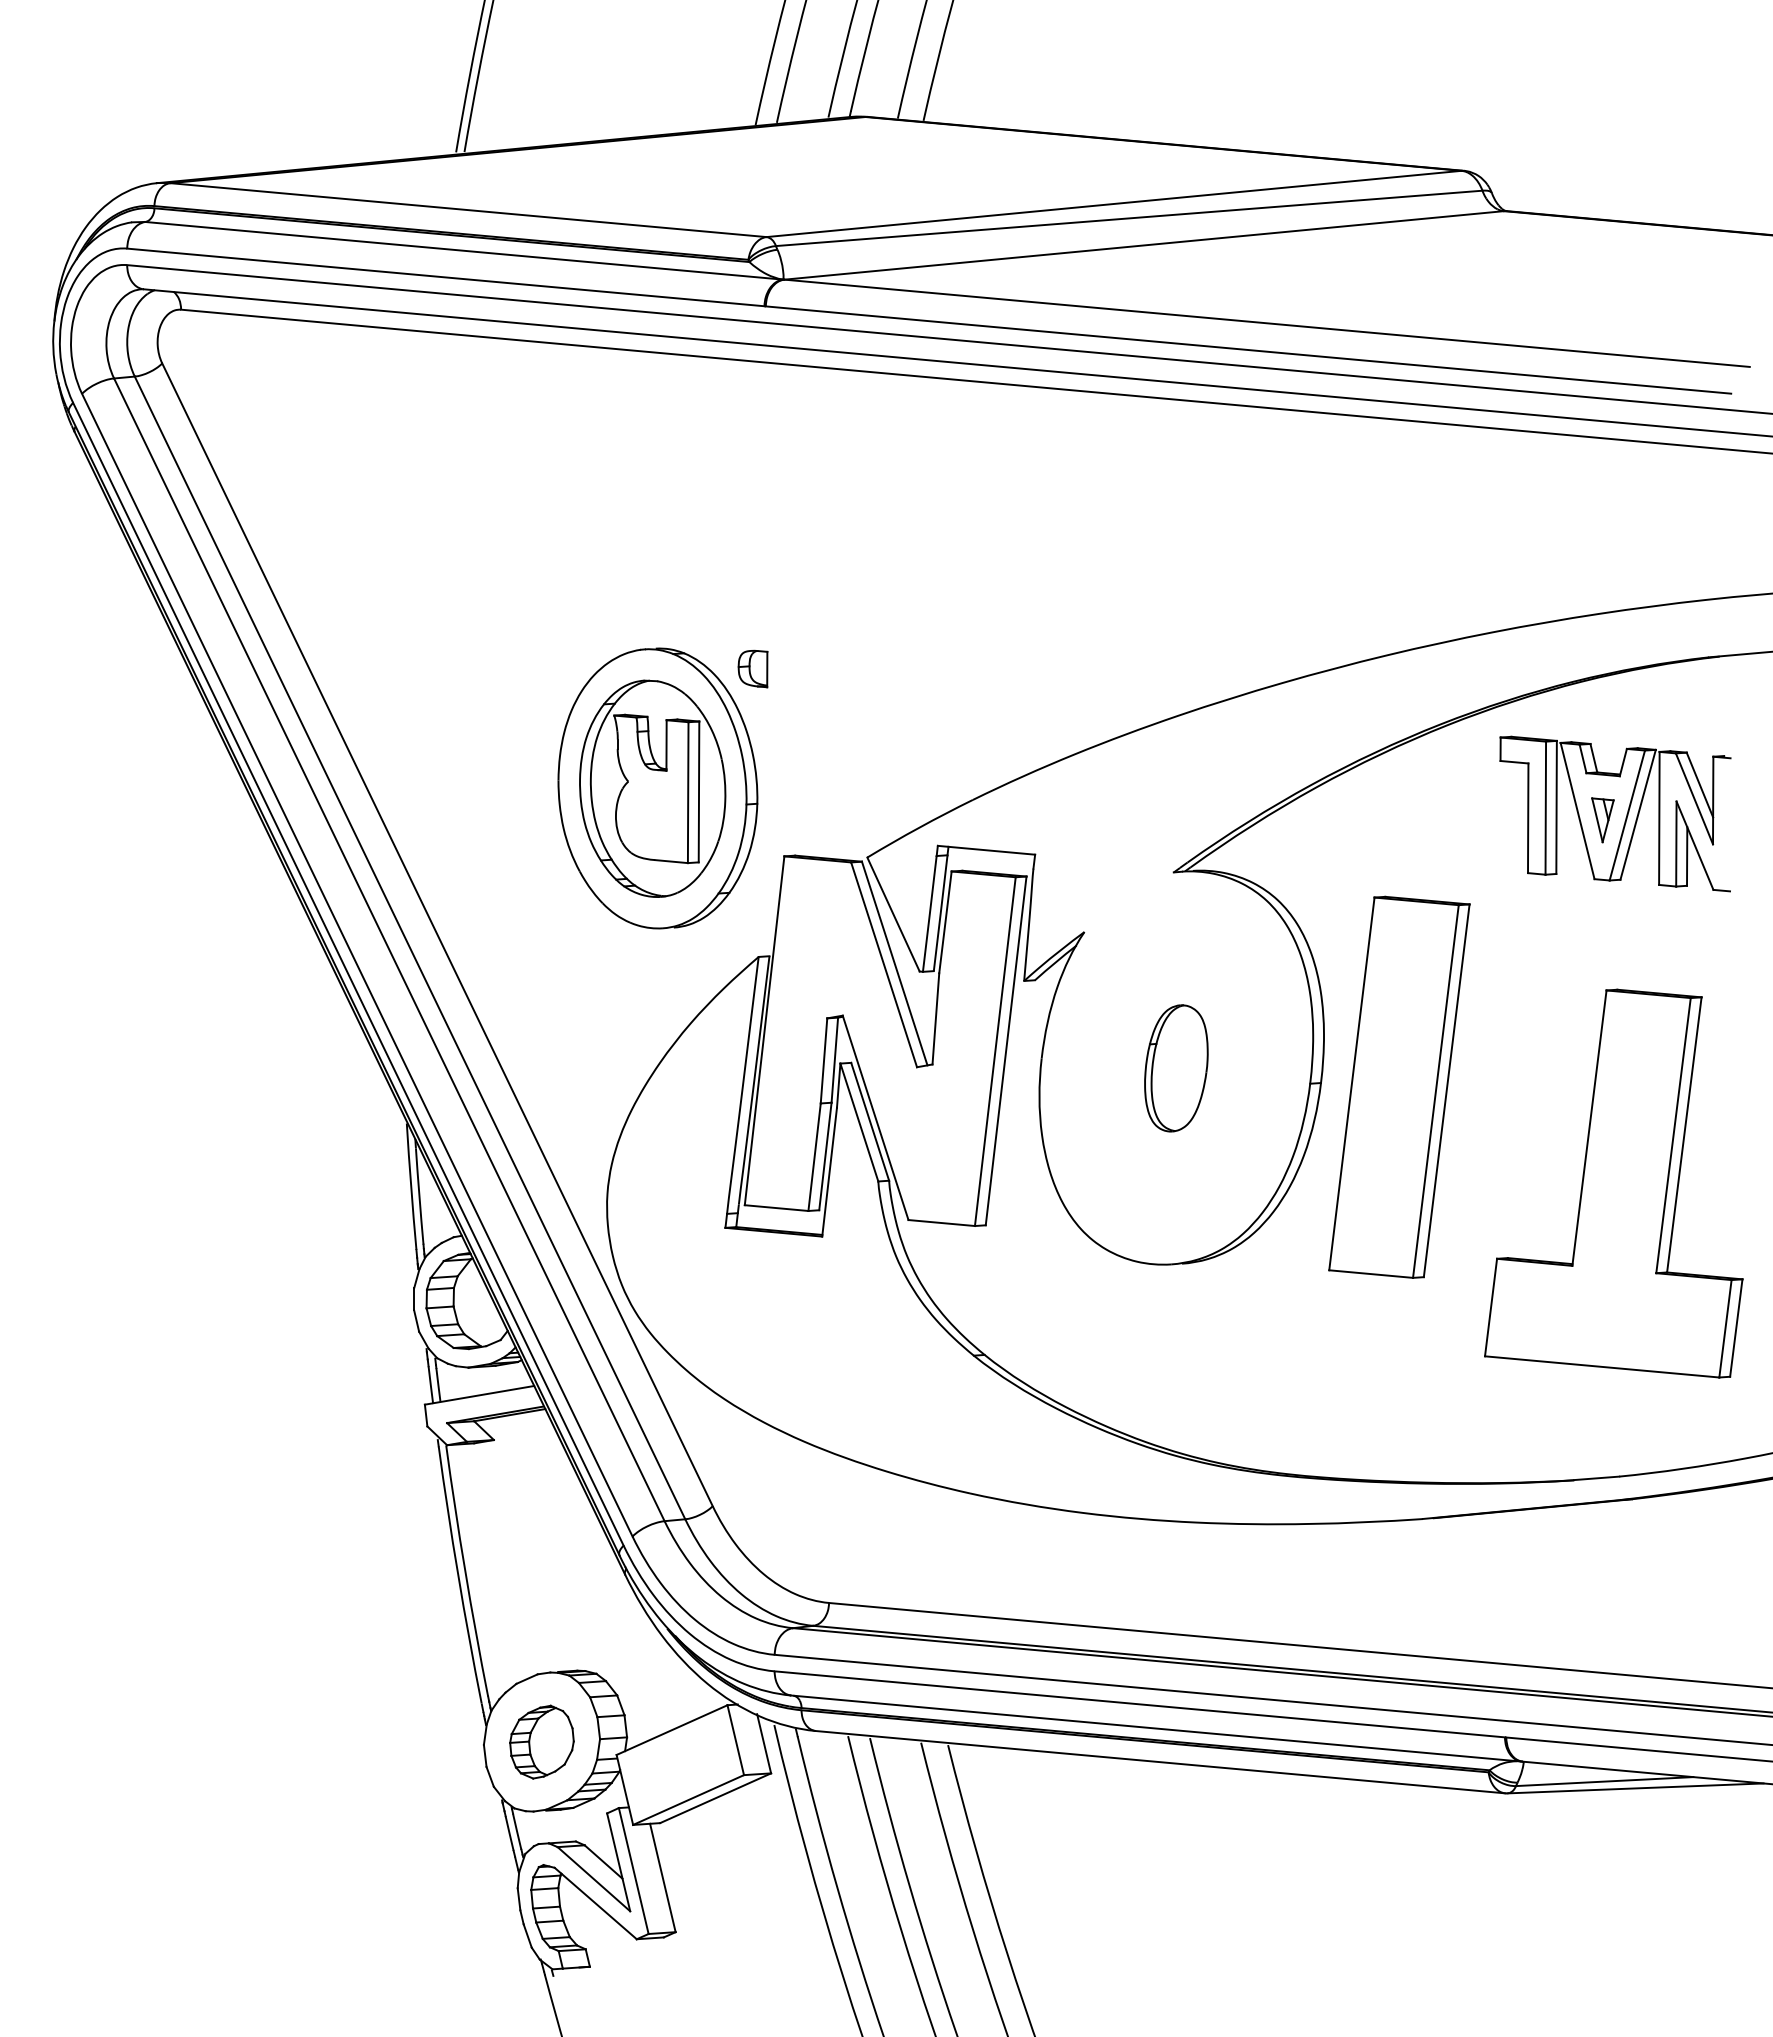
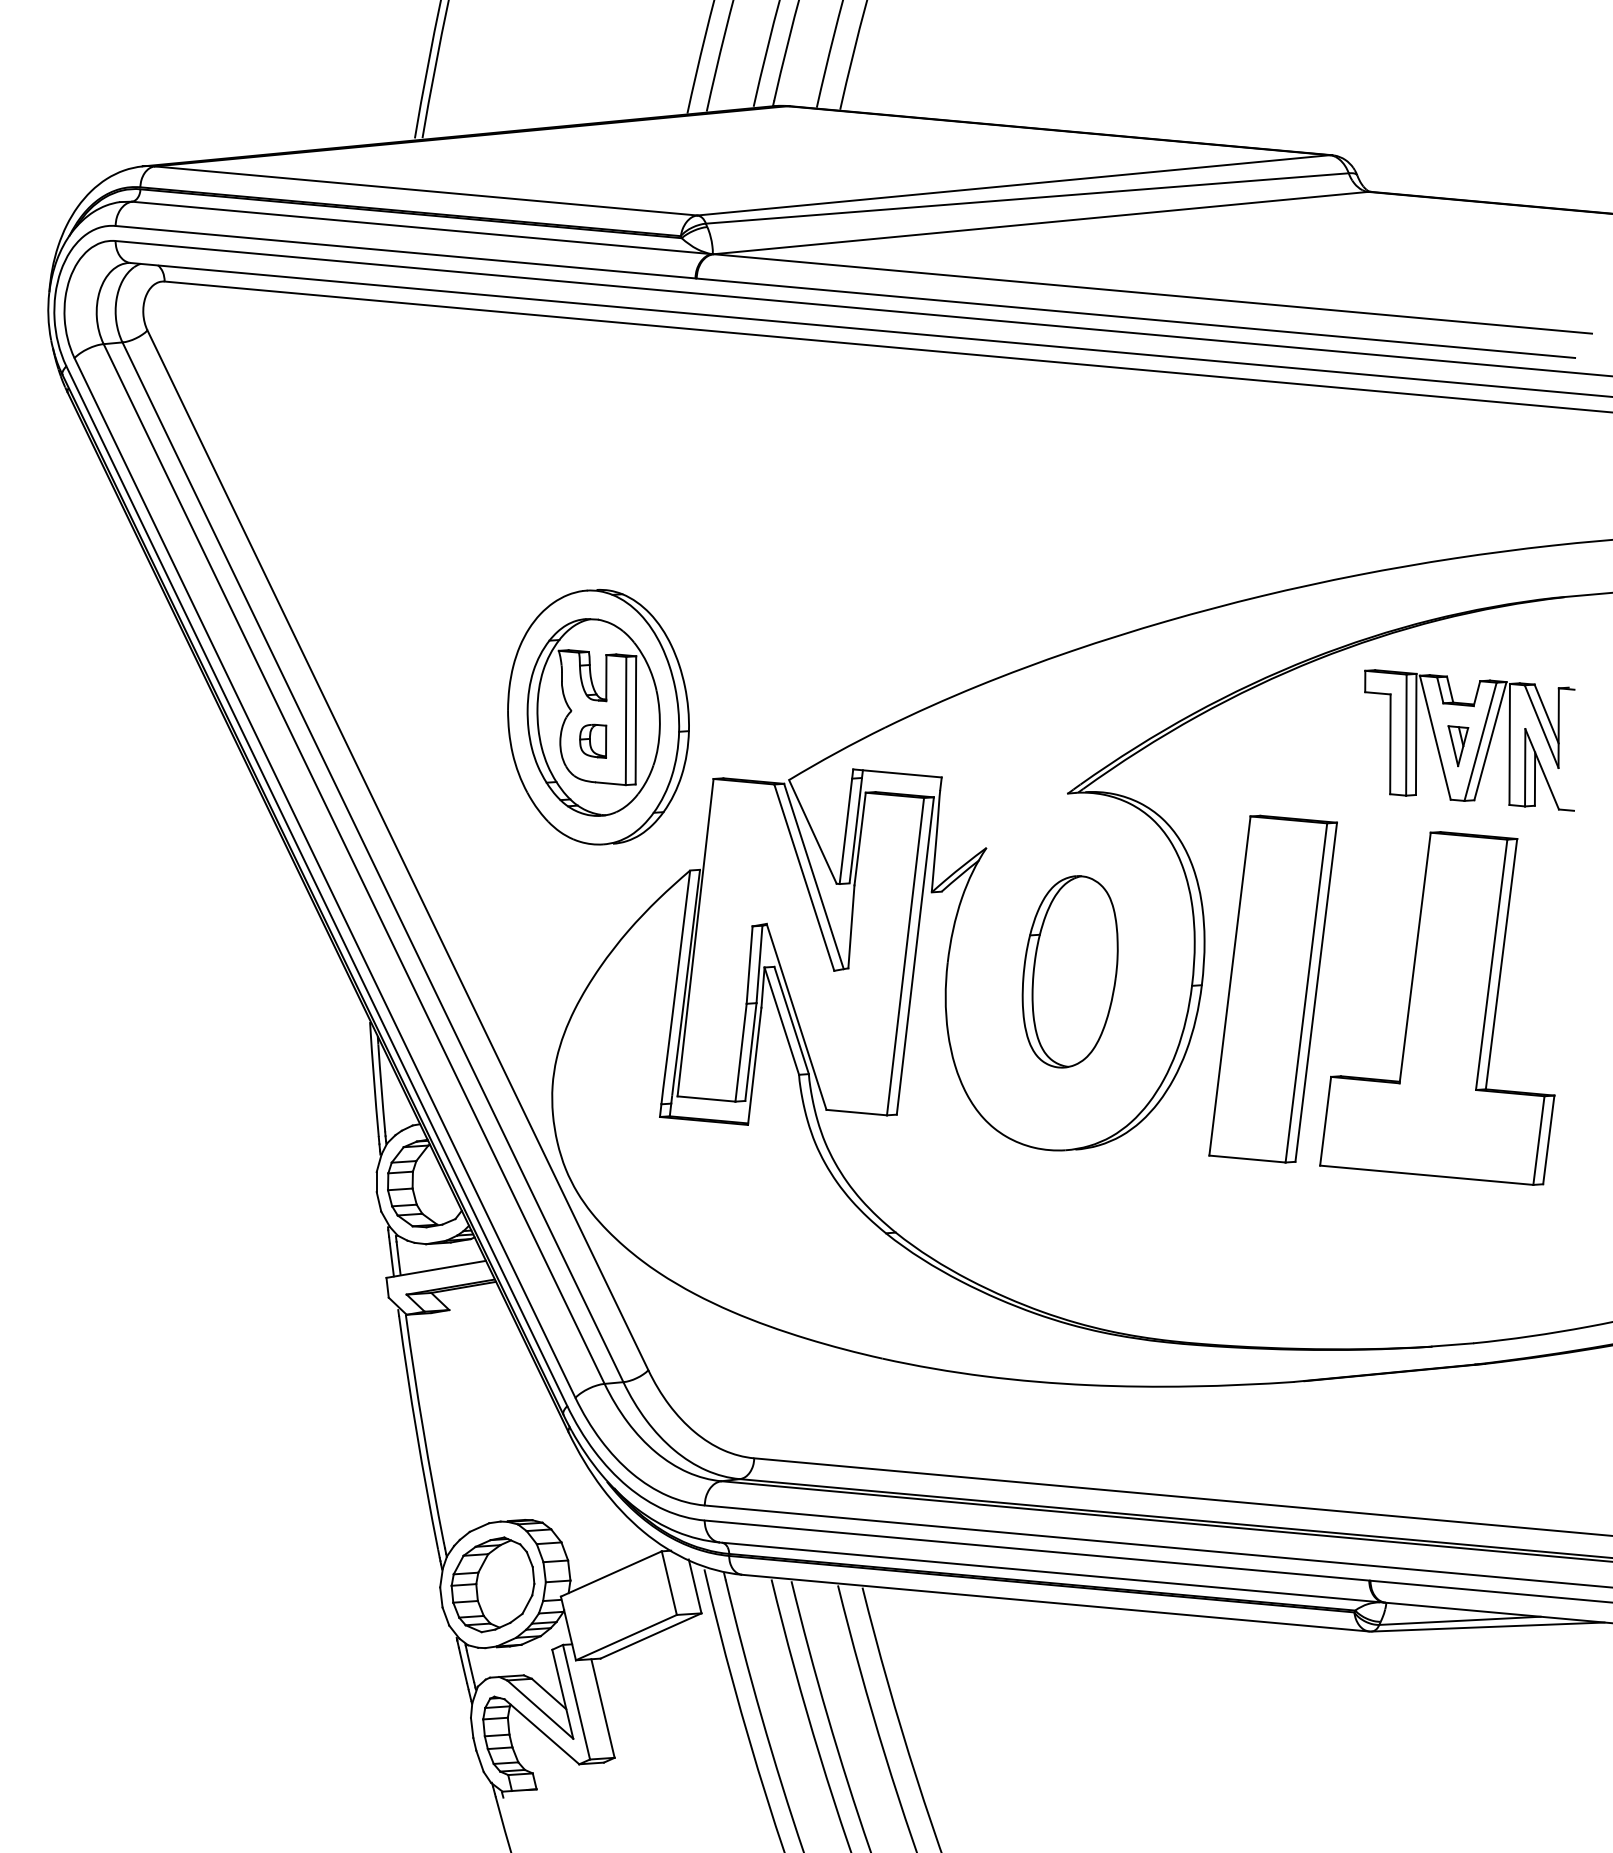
part: (752, 668) -> (592, 740), moved
part: (1176, 1068) -> (1070, 971), size x1.67
part: (1613, 1183) -> (1437, 1008), moved
part: (541, 1742) -> (492, 1585), size x1.43

